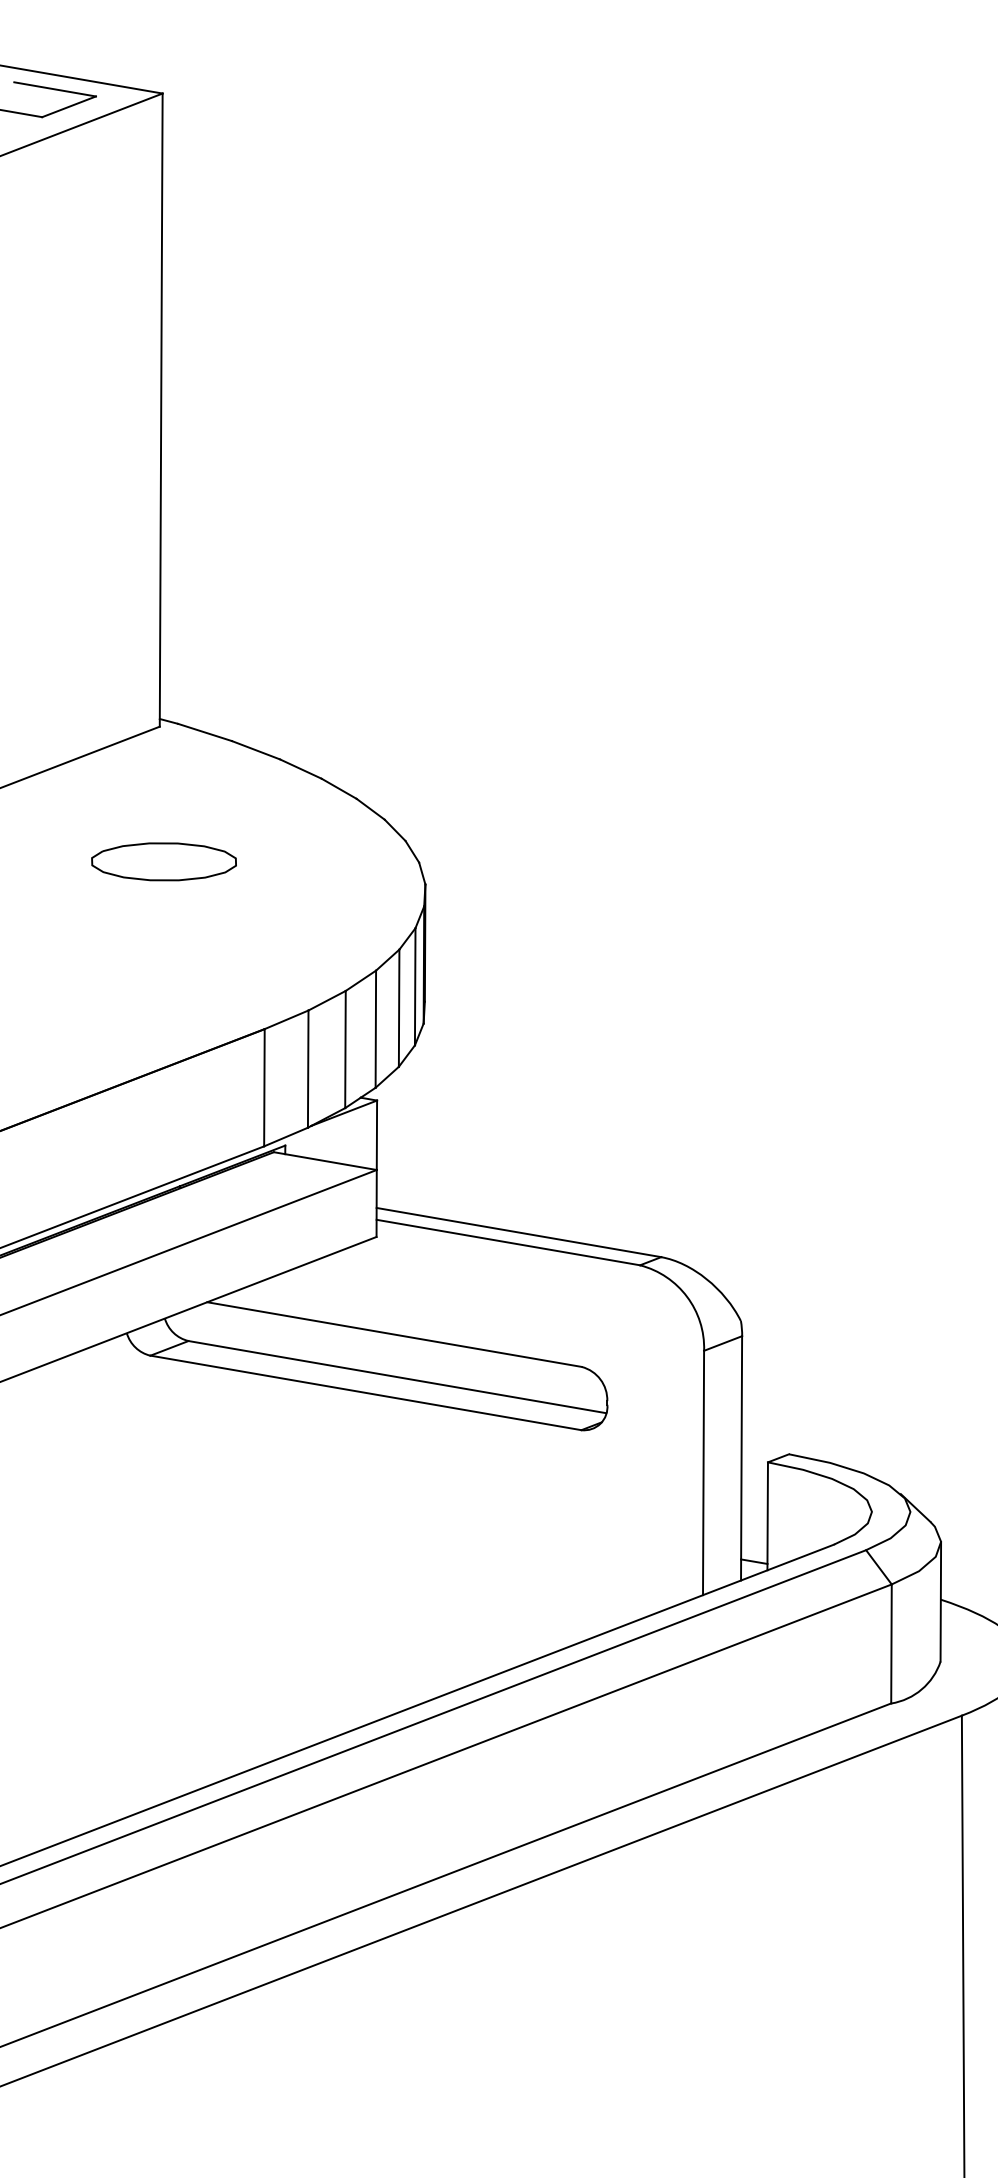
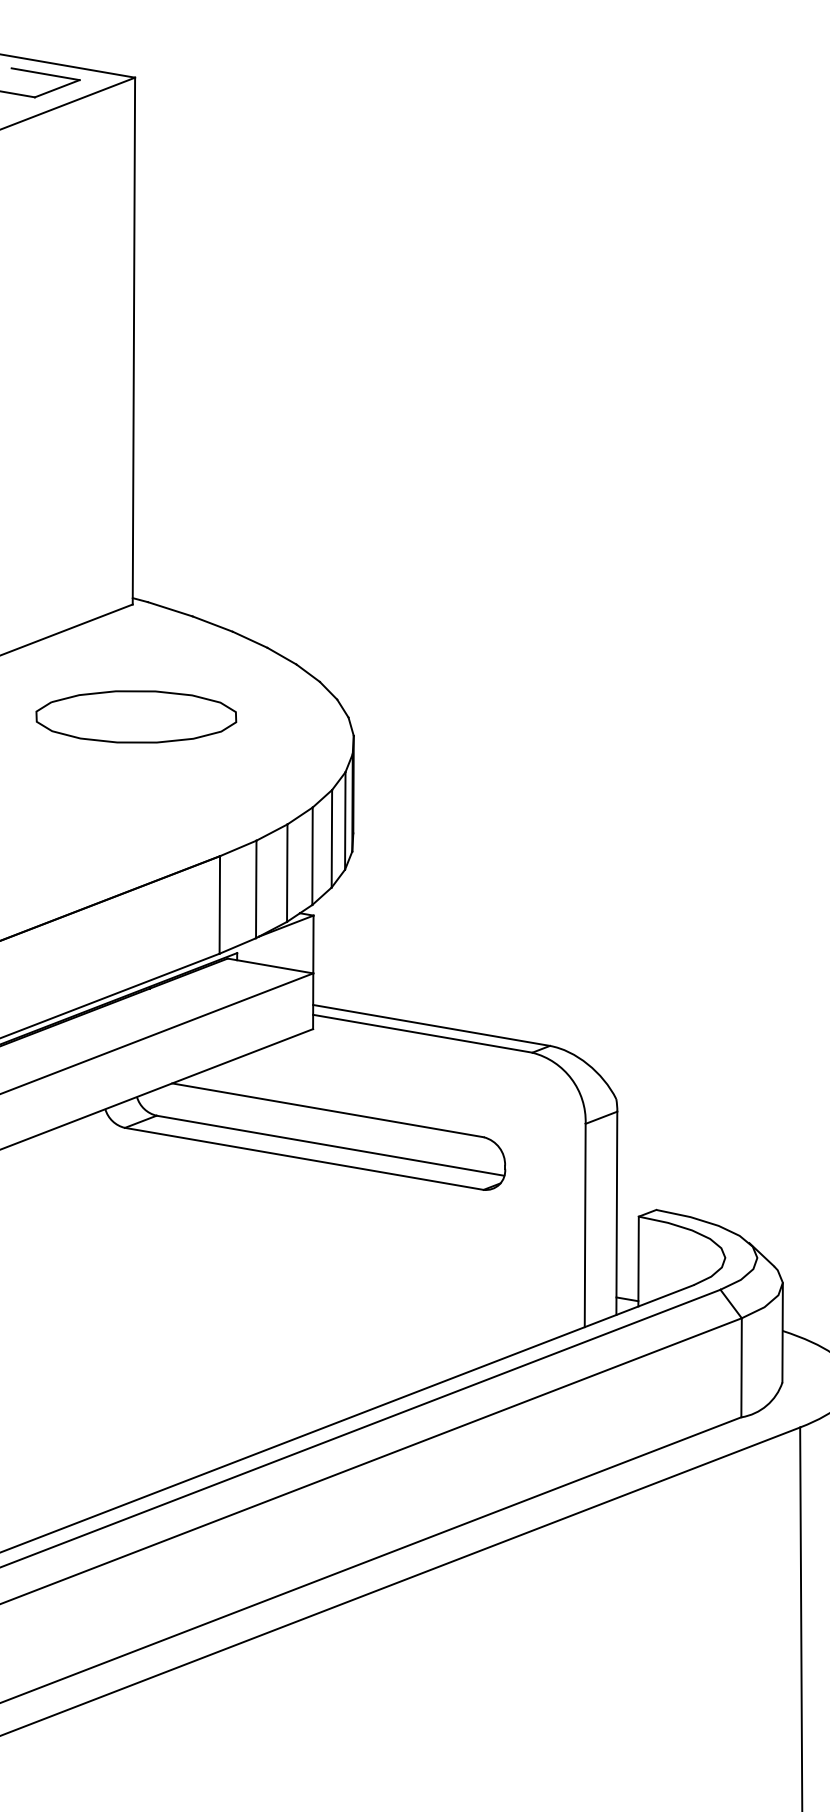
part: (163, 861) -> (135, 716), size x1.67

